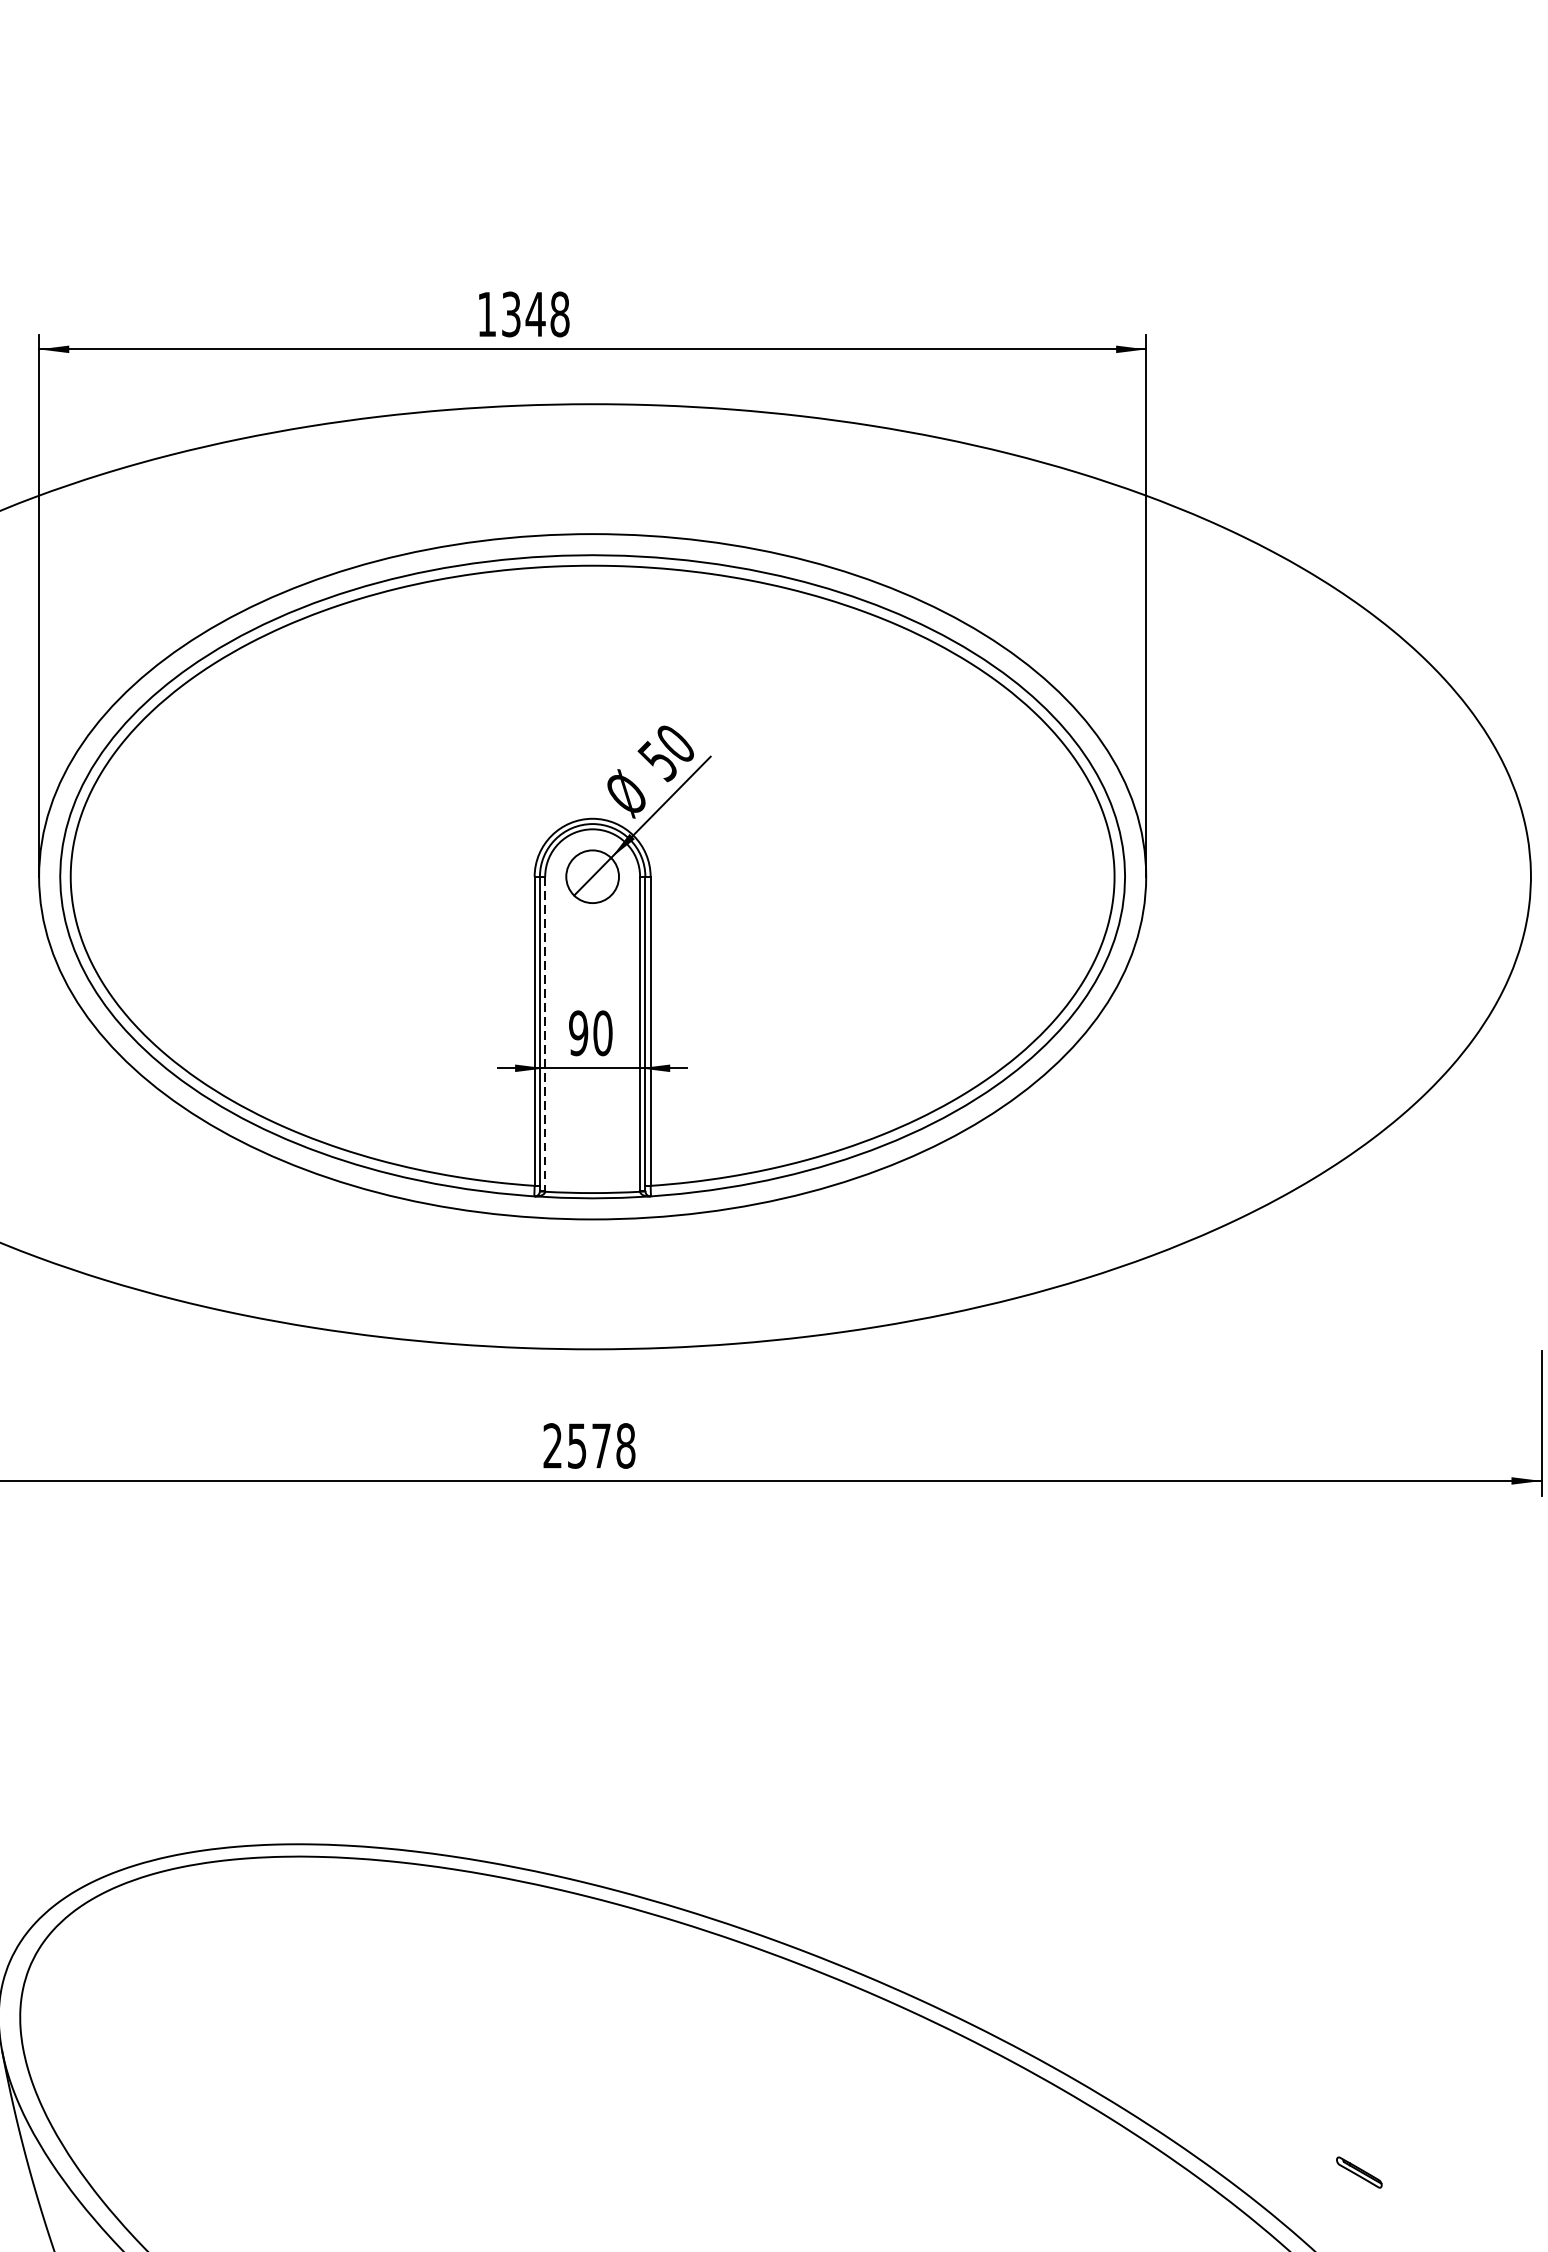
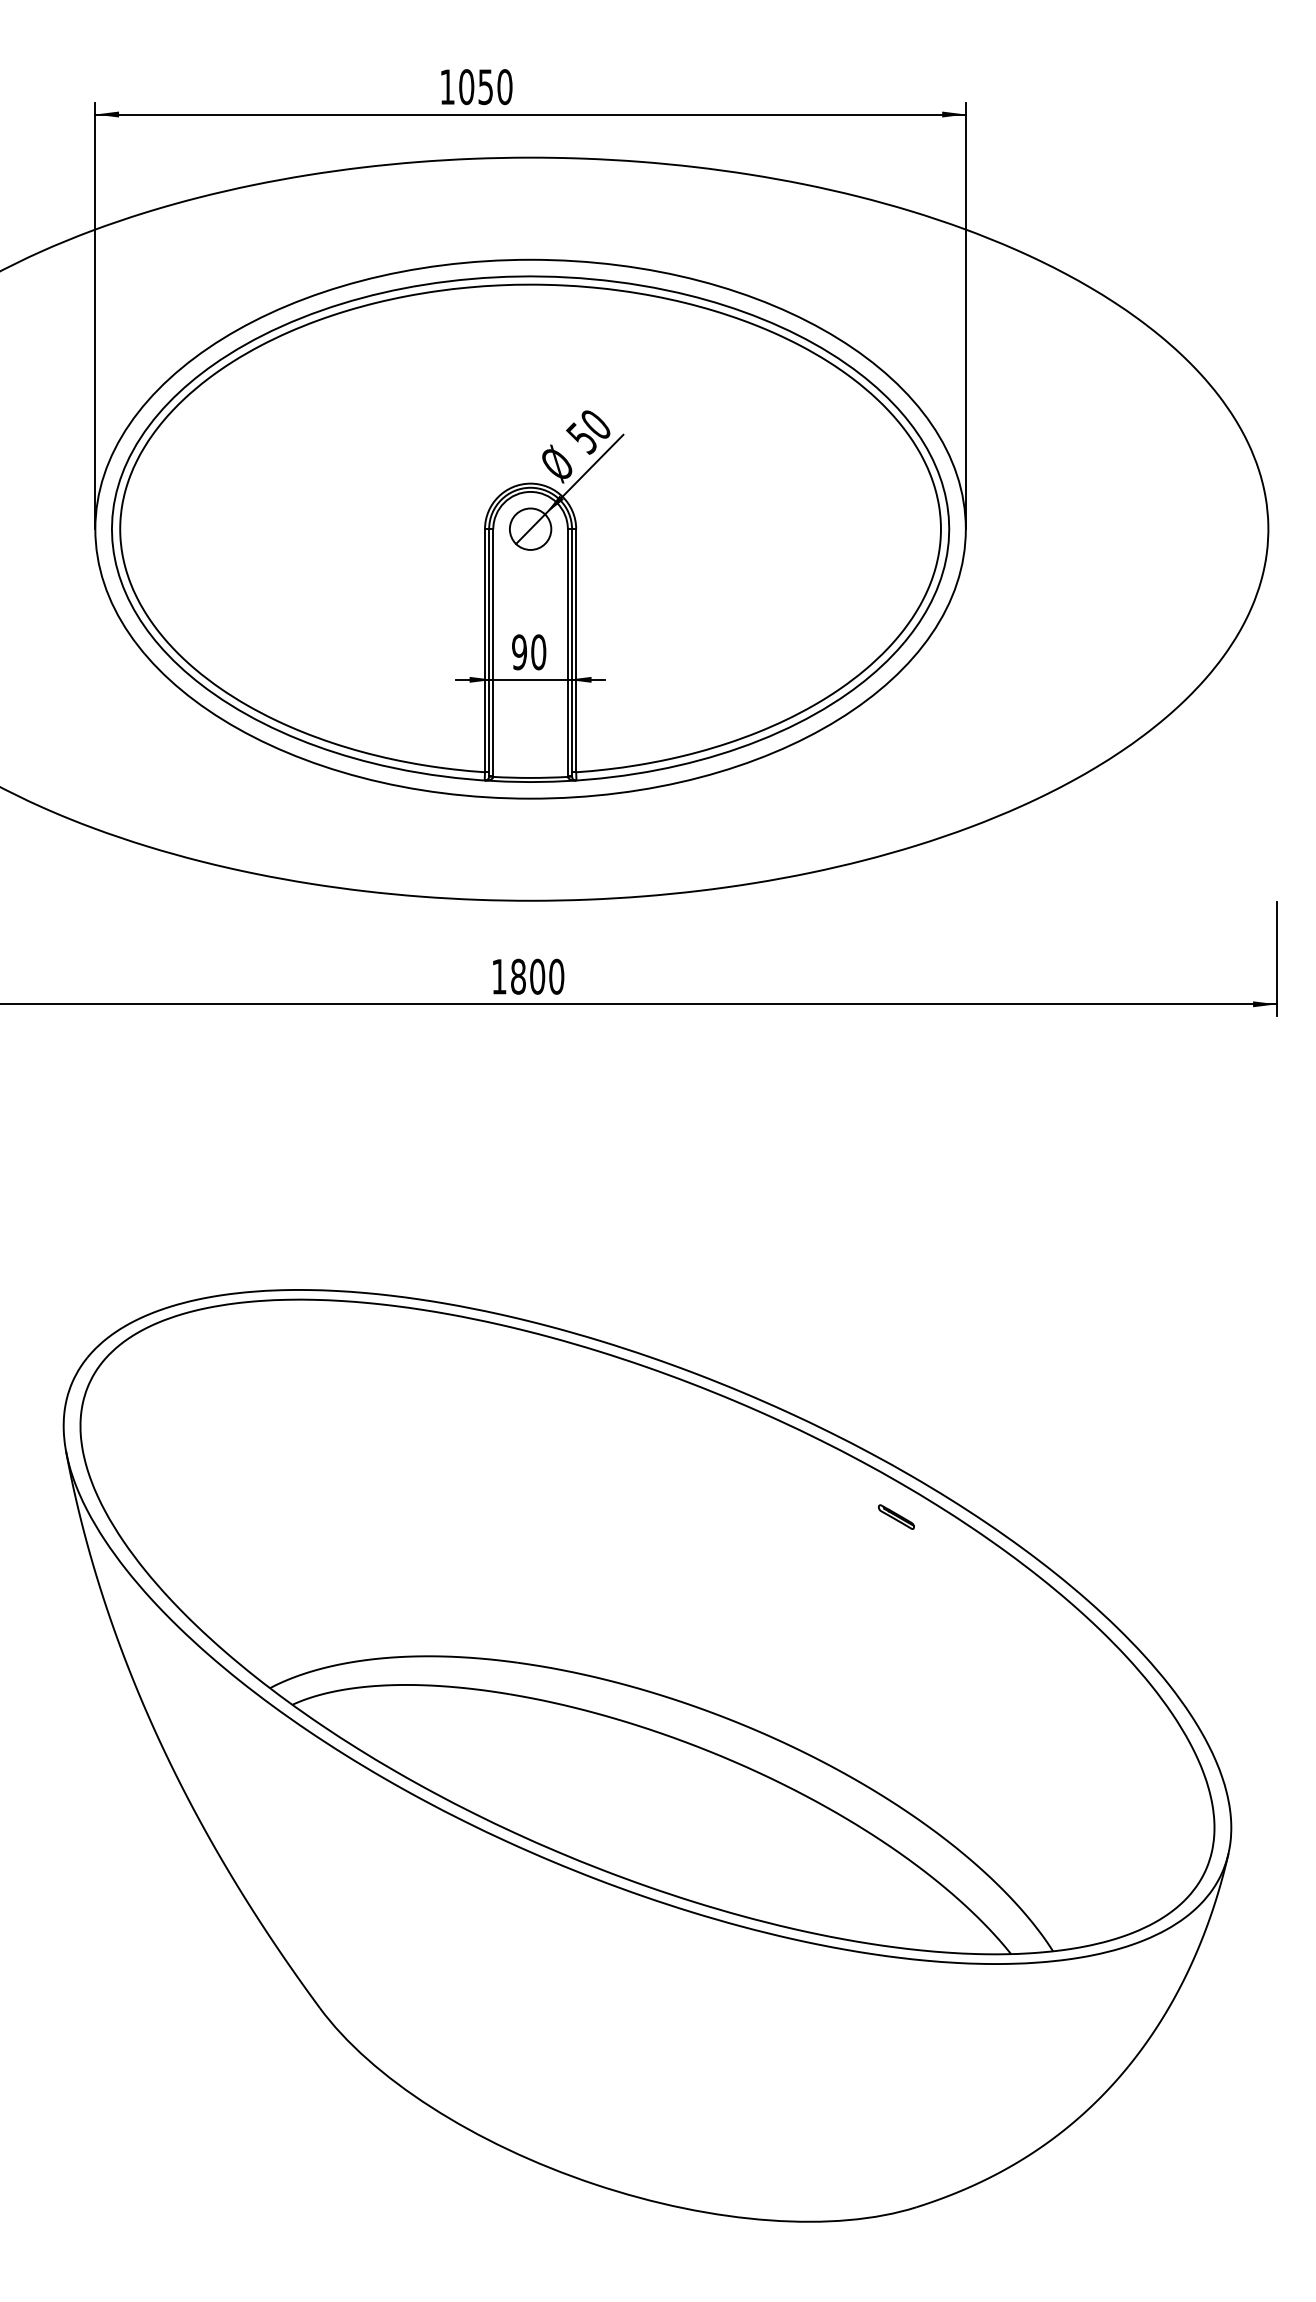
text: (535, 314) -> (485, 87), 1348 -> 1050
line: (545, 1033) -> (493, 652), dashed -> solid
text: (589, 1445) -> (528, 976), 2578 -> 1800
part: (1359, 2171) -> (896, 1516), moved

